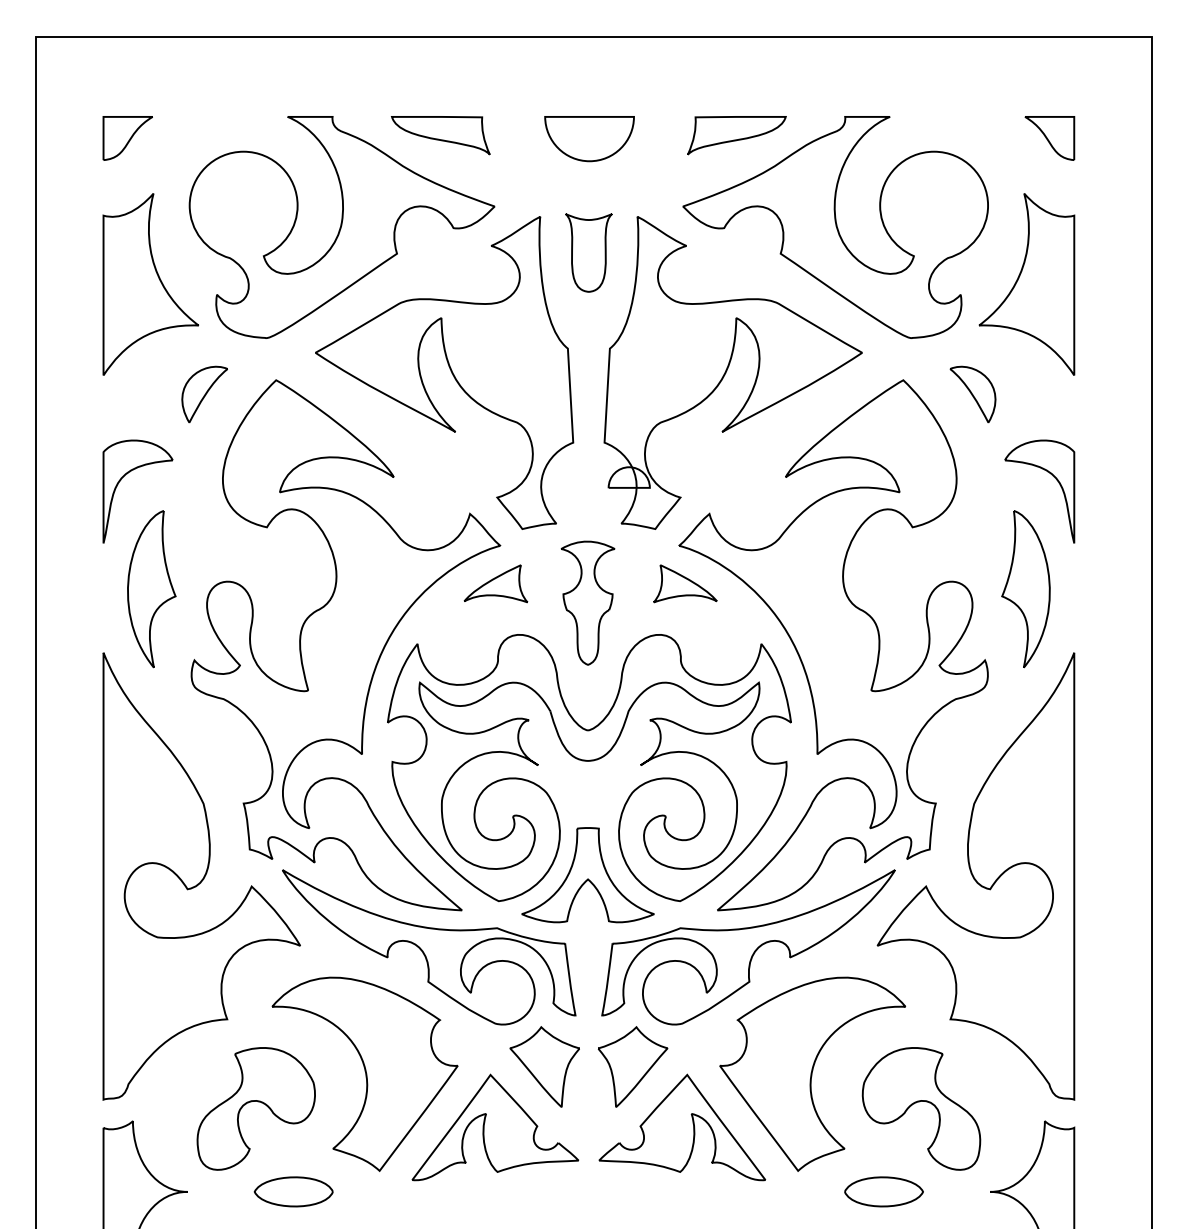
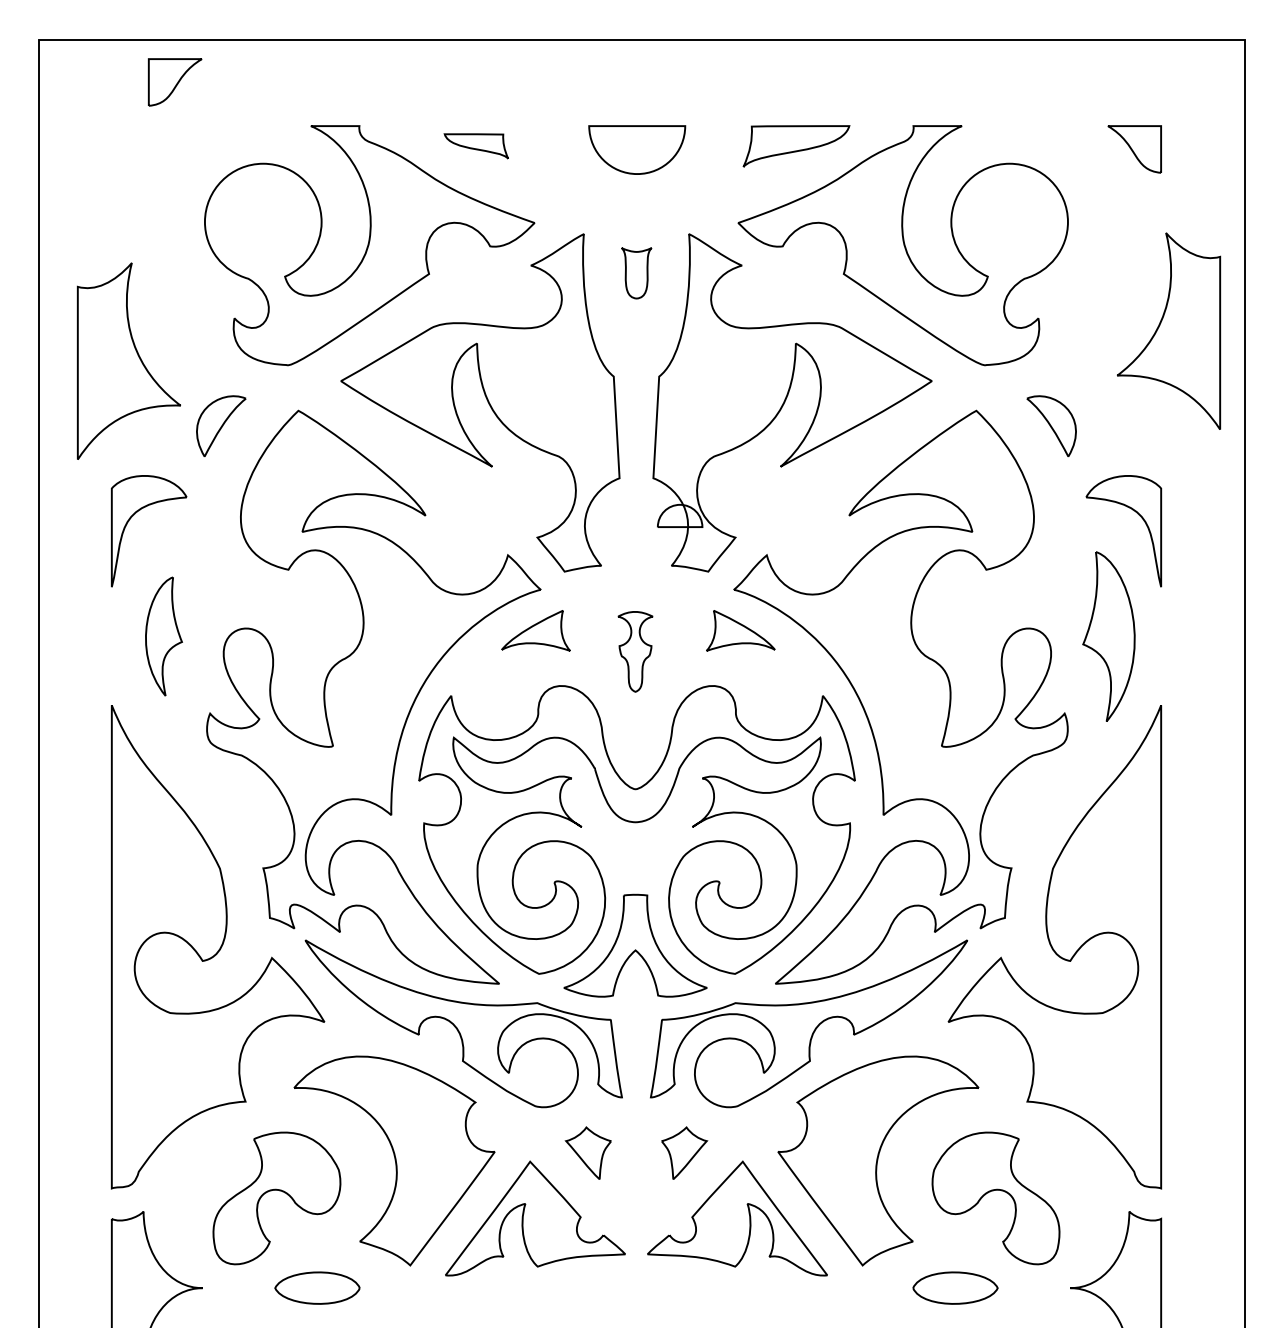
part: (440, 135) -> (476, 146), size x0.6
part: (127, 138) -> (174, 82), moved
part: (588, 253) -> (636, 273), size x0.6
part: (150, 283) -> (128, 360), moved
part: (1027, 283) -> (1169, 330), moved
part: (151, 589) -> (163, 636), size x0.7
part: (587, 602) -> (635, 651), size x0.6
part: (544, 1067) -> (588, 1153), size x0.6
part: (633, 1067) -> (684, 1153), size x0.6

